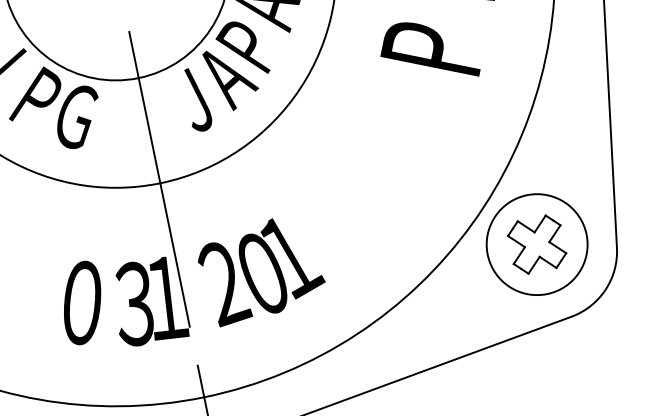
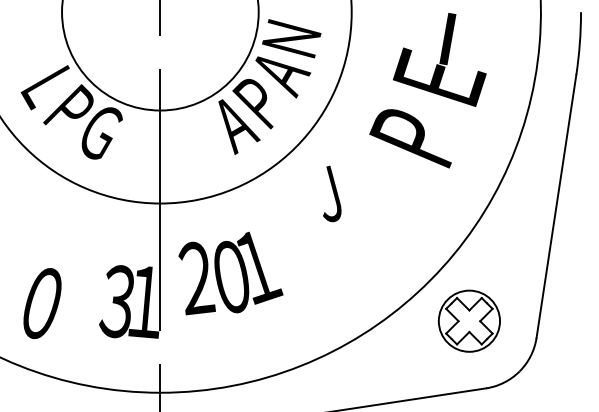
text: (197, 99) -> (332, 193), moved
circle: (537, 243) -> (469, 320), size x0.7
text: (260, 269) -> (230, 273), moved
text: (82, 302) -> (42, 303), moved

